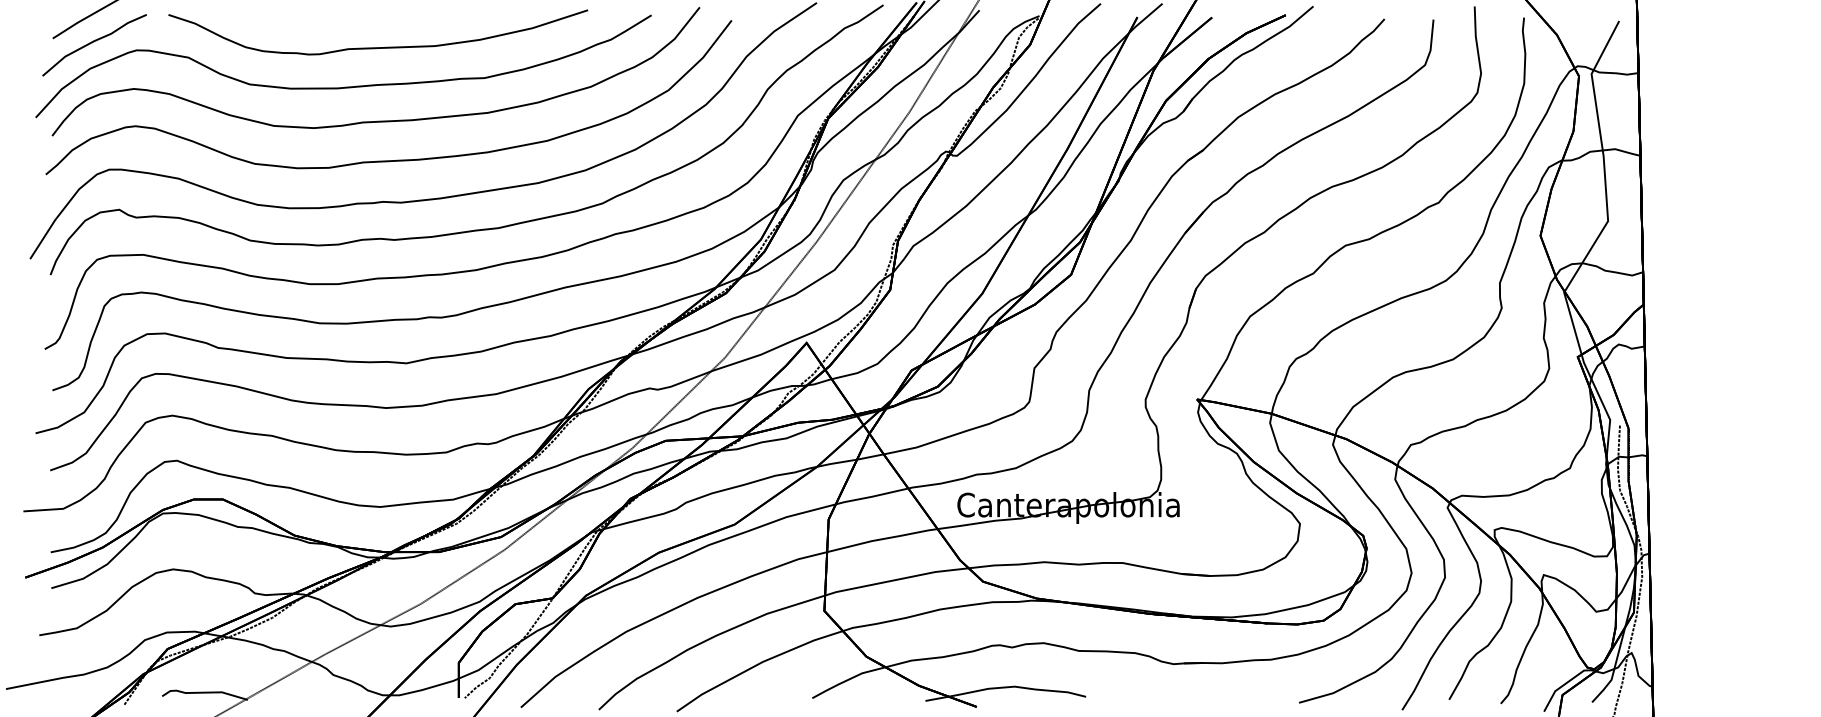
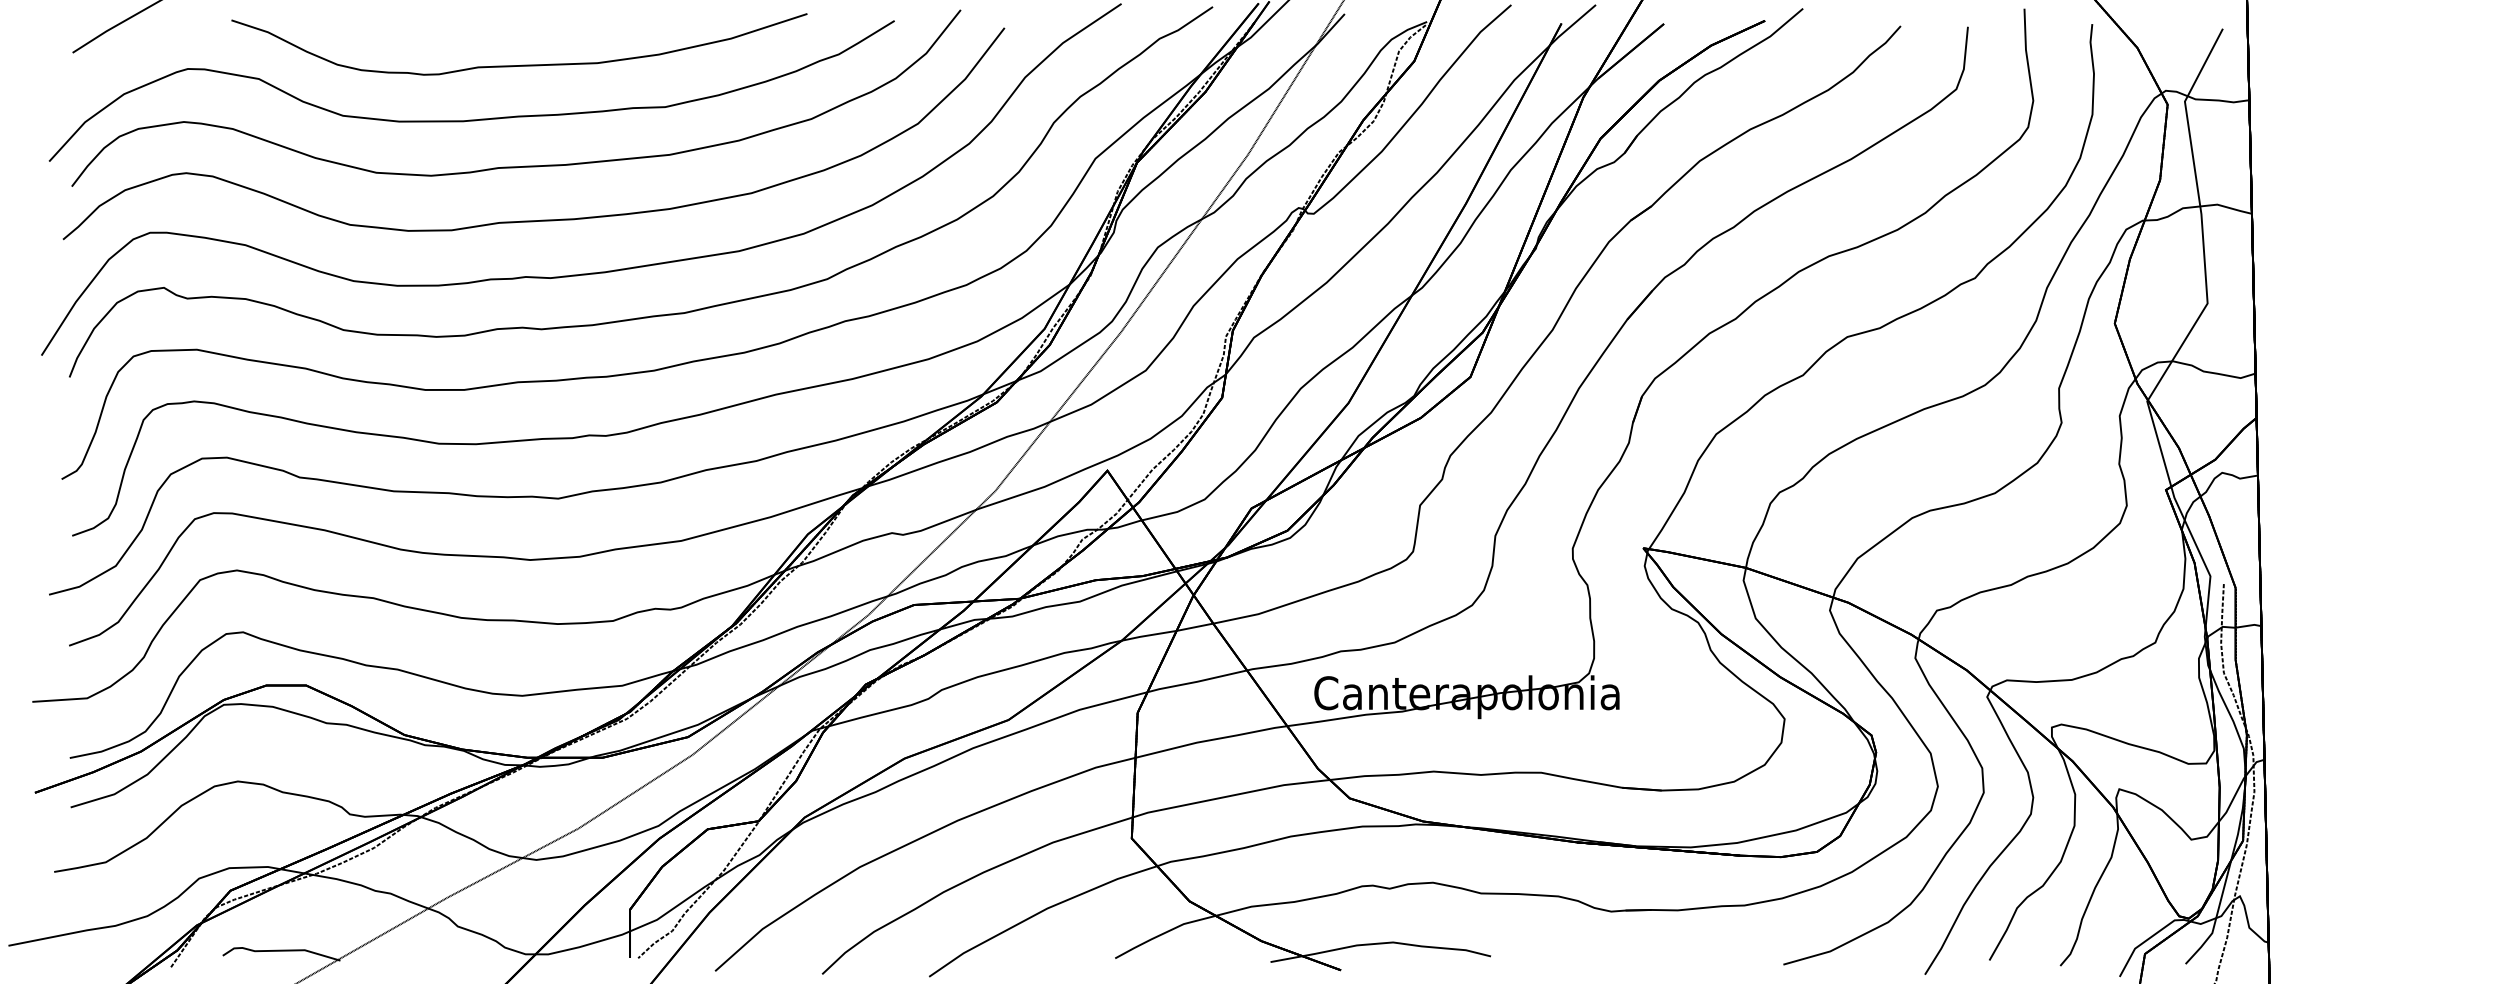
curve: (92, 42) -> (127, 58), removed

